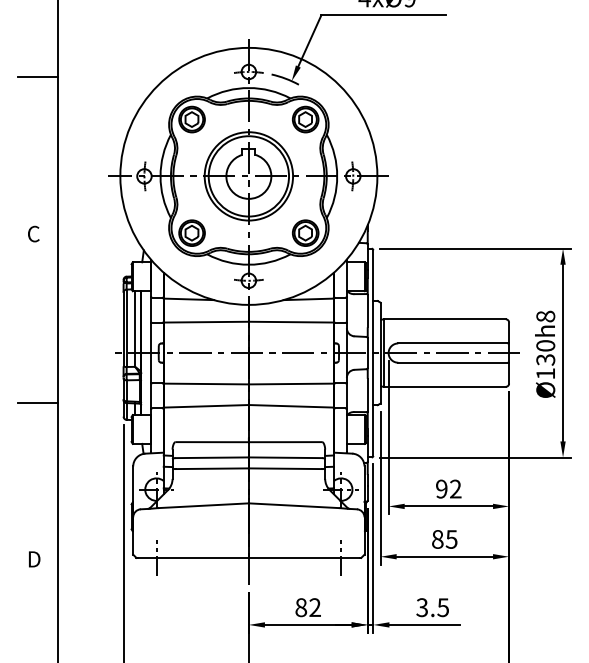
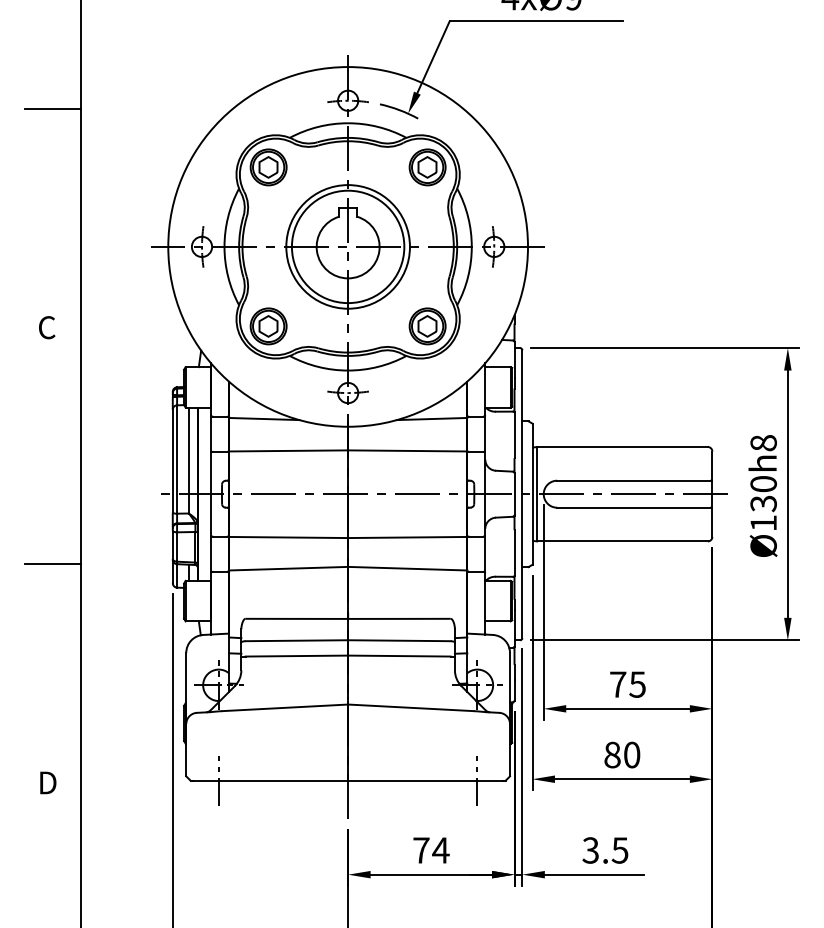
text: (448, 489) -> (627, 684), 92 -> 75
text: (451, 539) -> (631, 754), 85 -> 80
text: (308, 607) -> (431, 850), 82 -> 74

